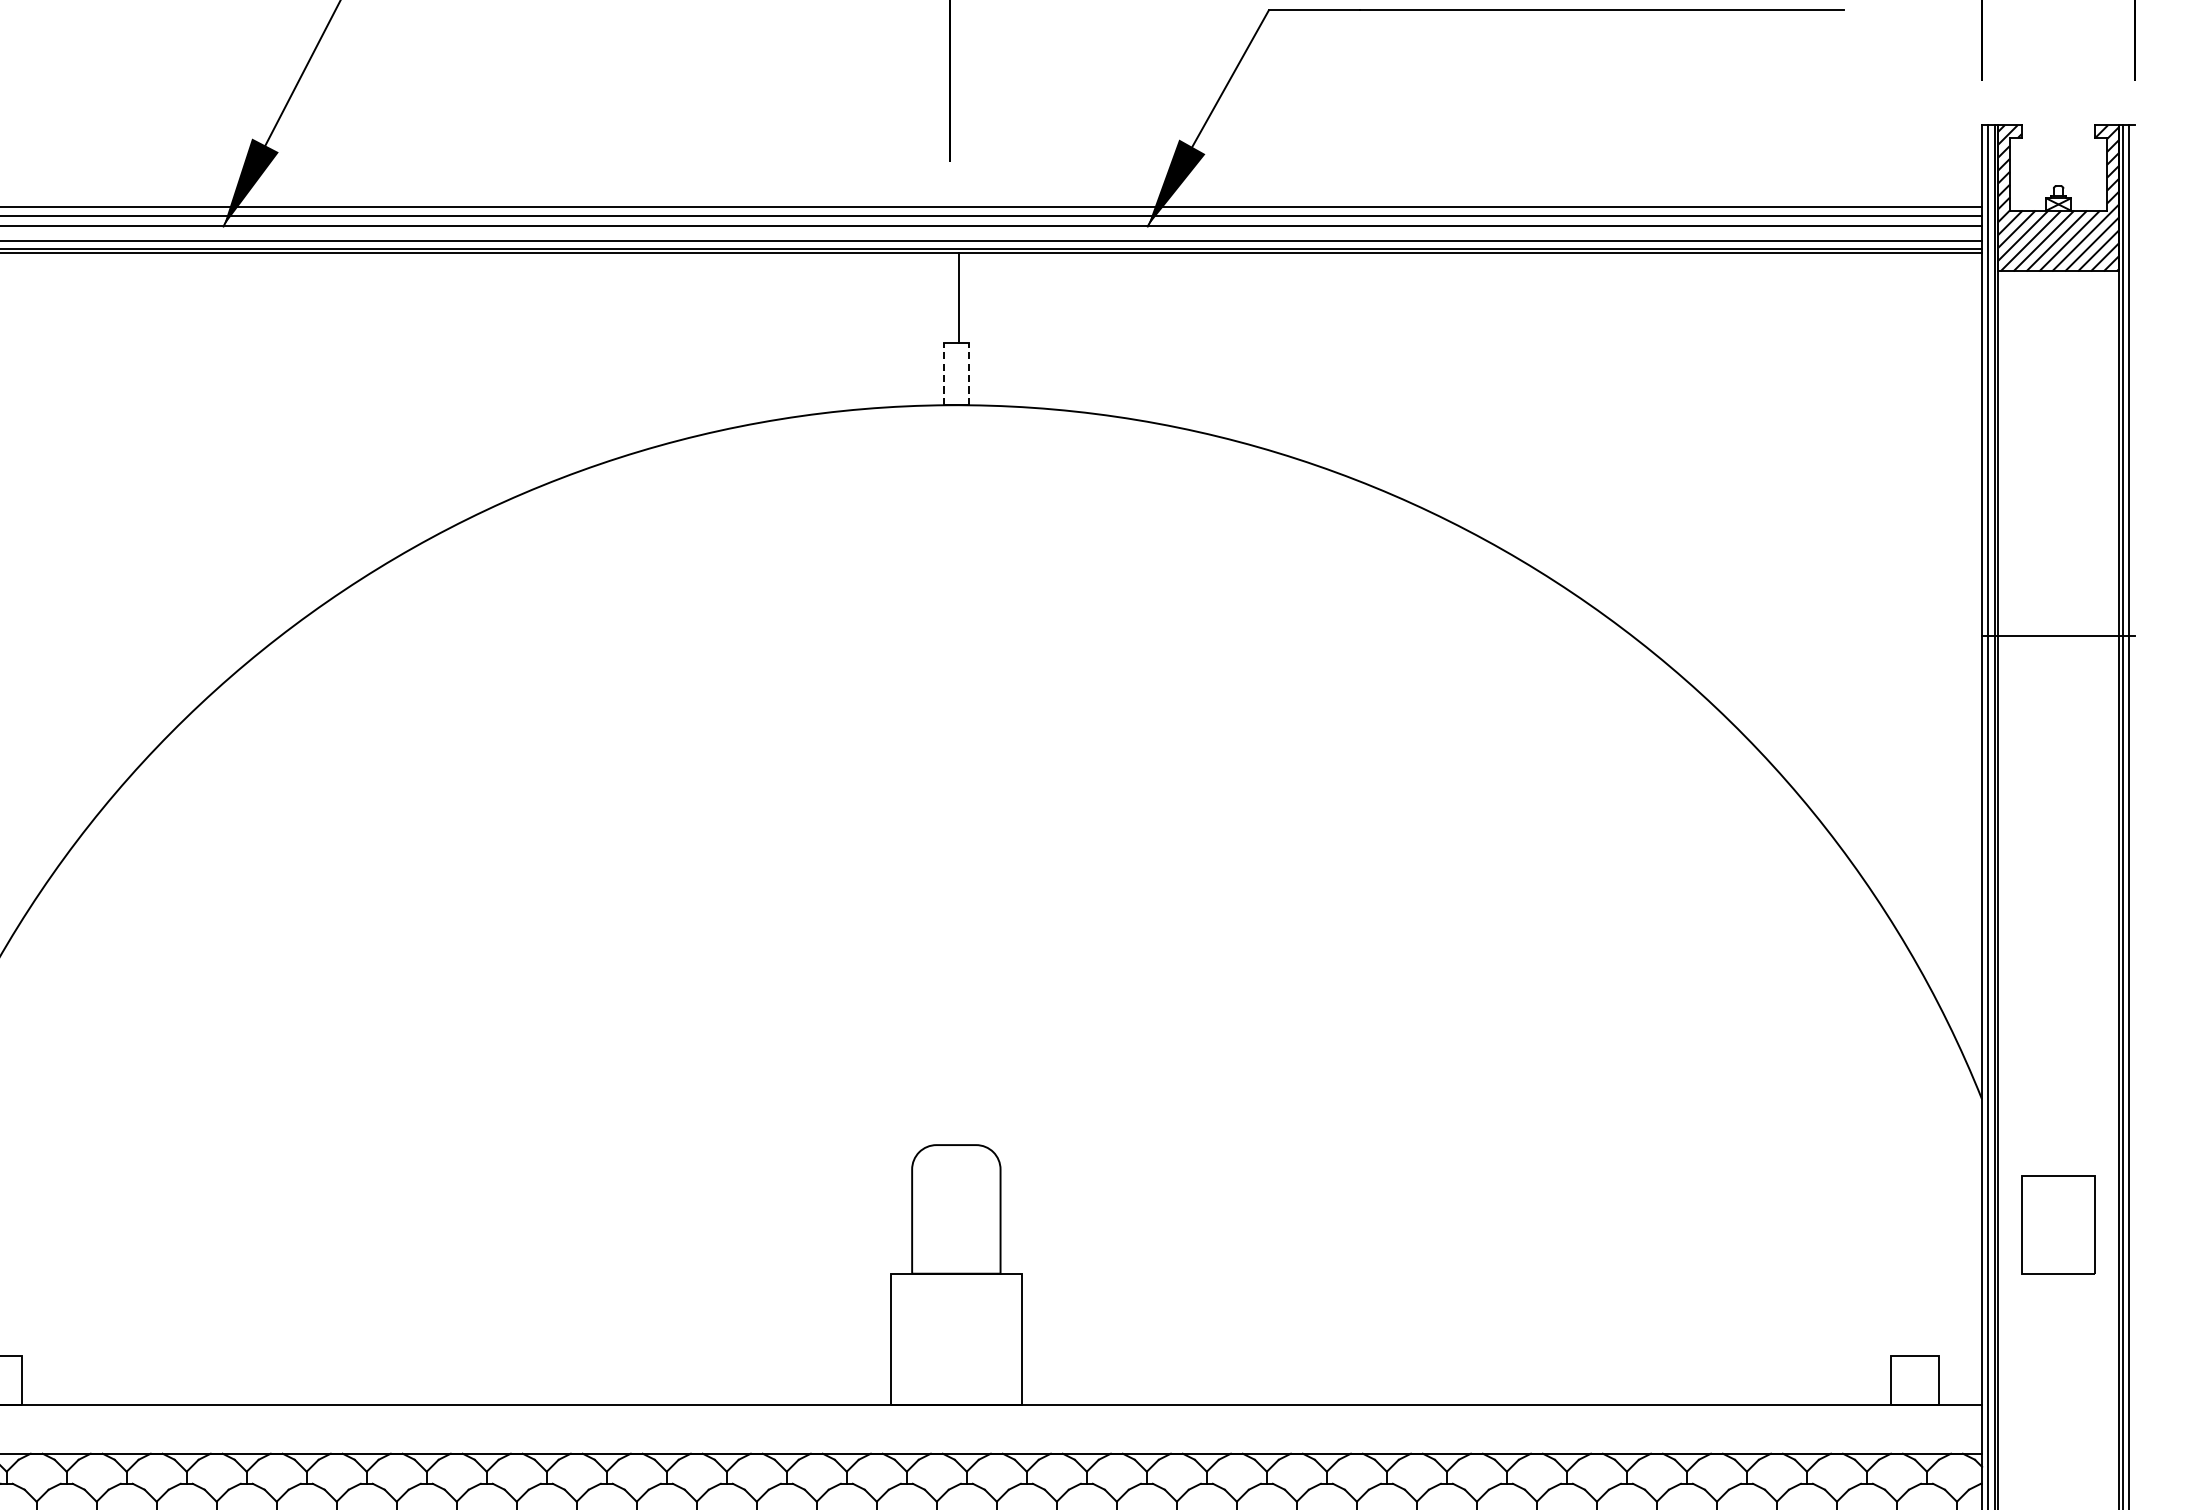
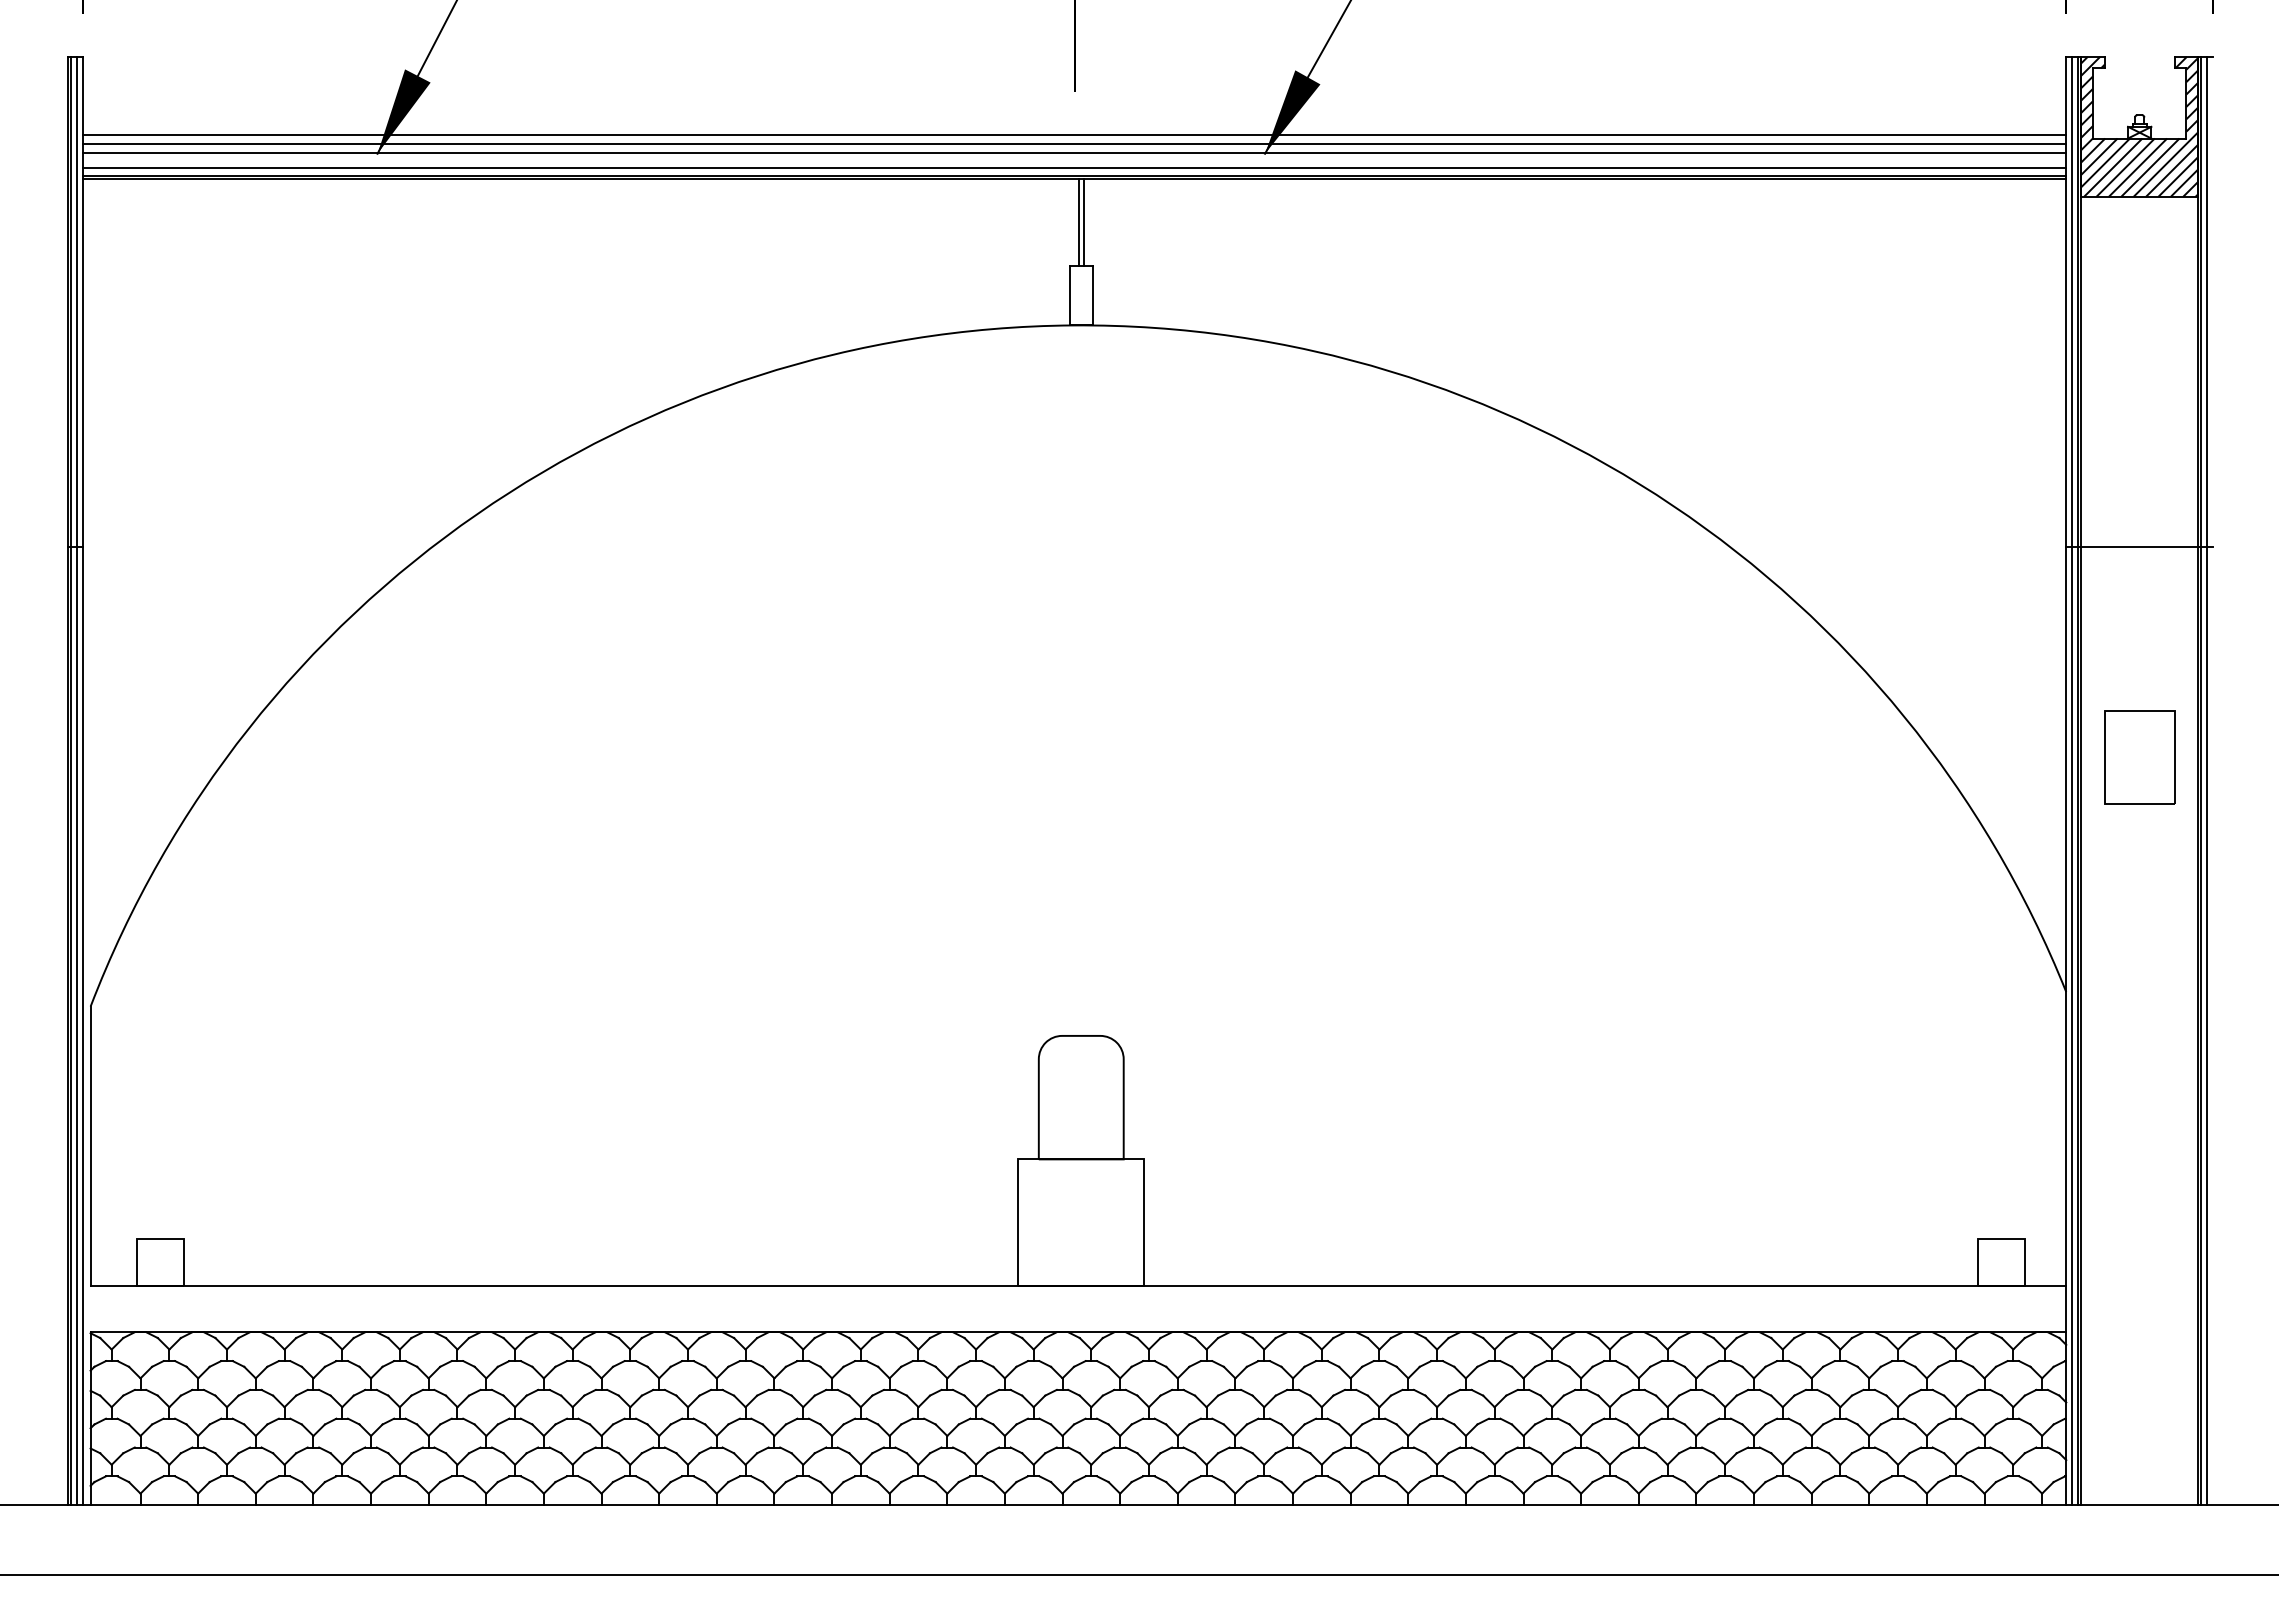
line: (953, 298) -> (1078, 222), added
line: (944, 374) -> (1069, 295), dashed -> solid
line: (968, 374) -> (1092, 295), dashed -> solid
part: (2058, 1224) -> (2139, 757), moved

